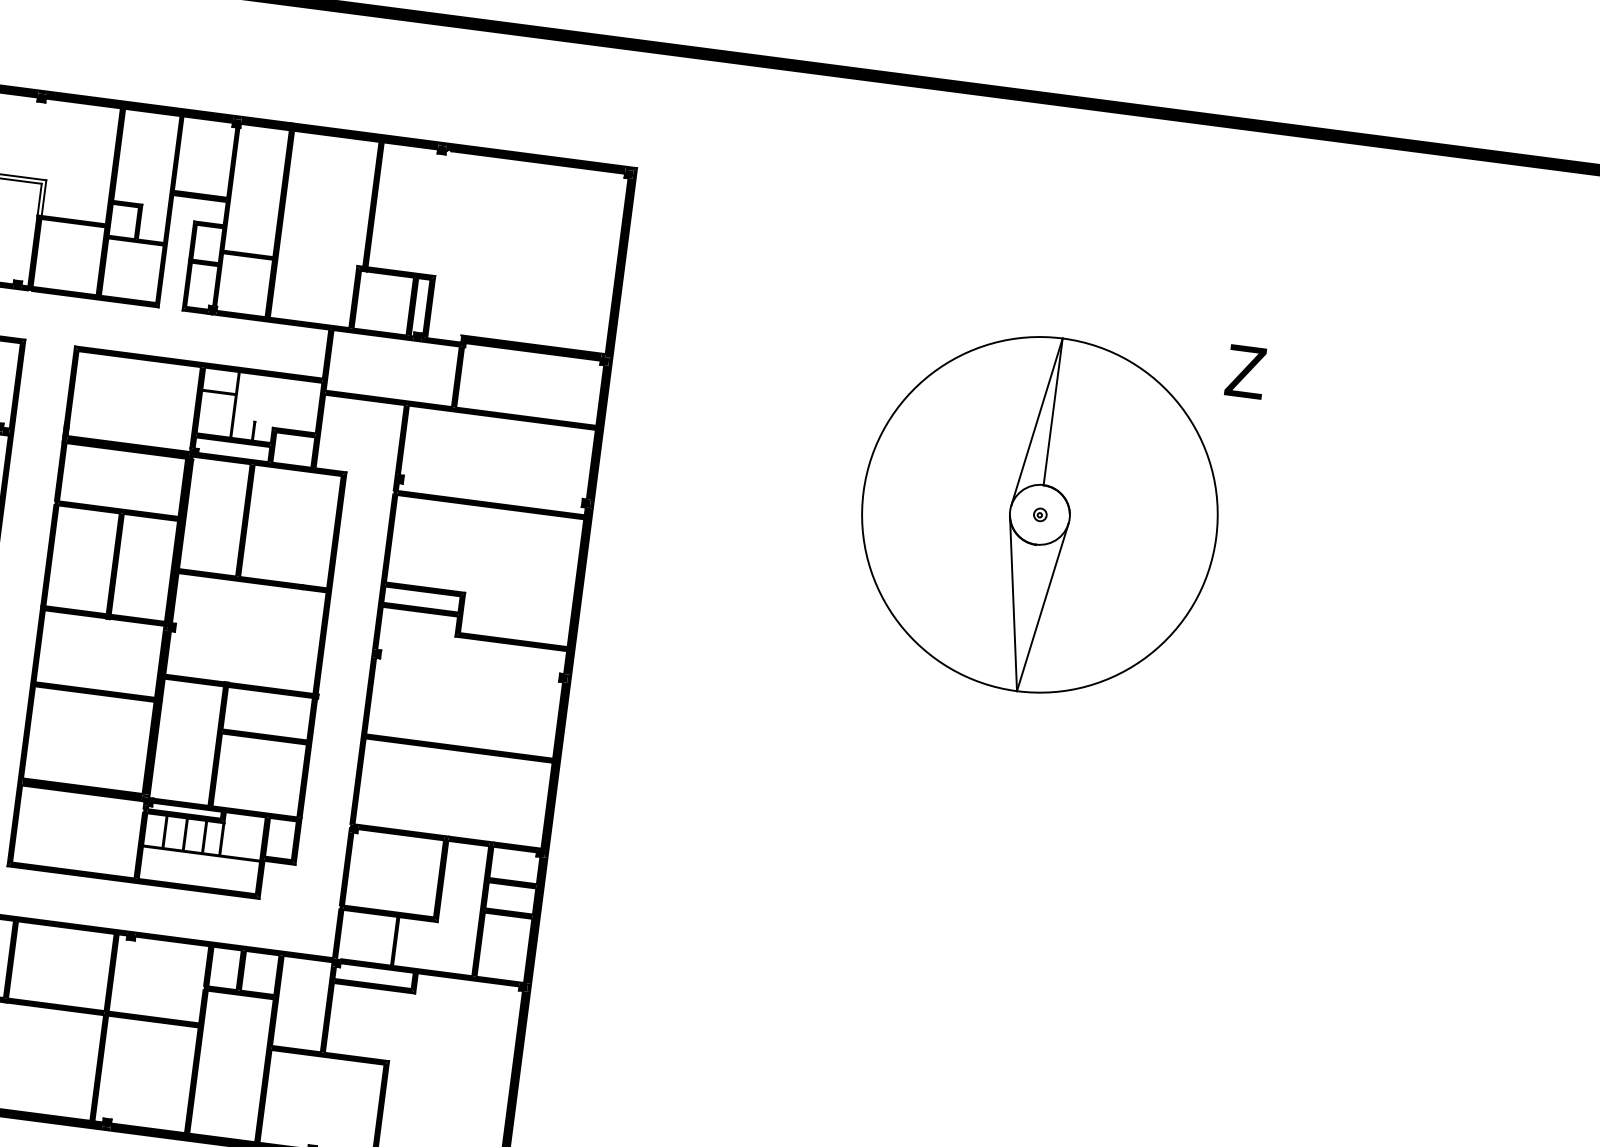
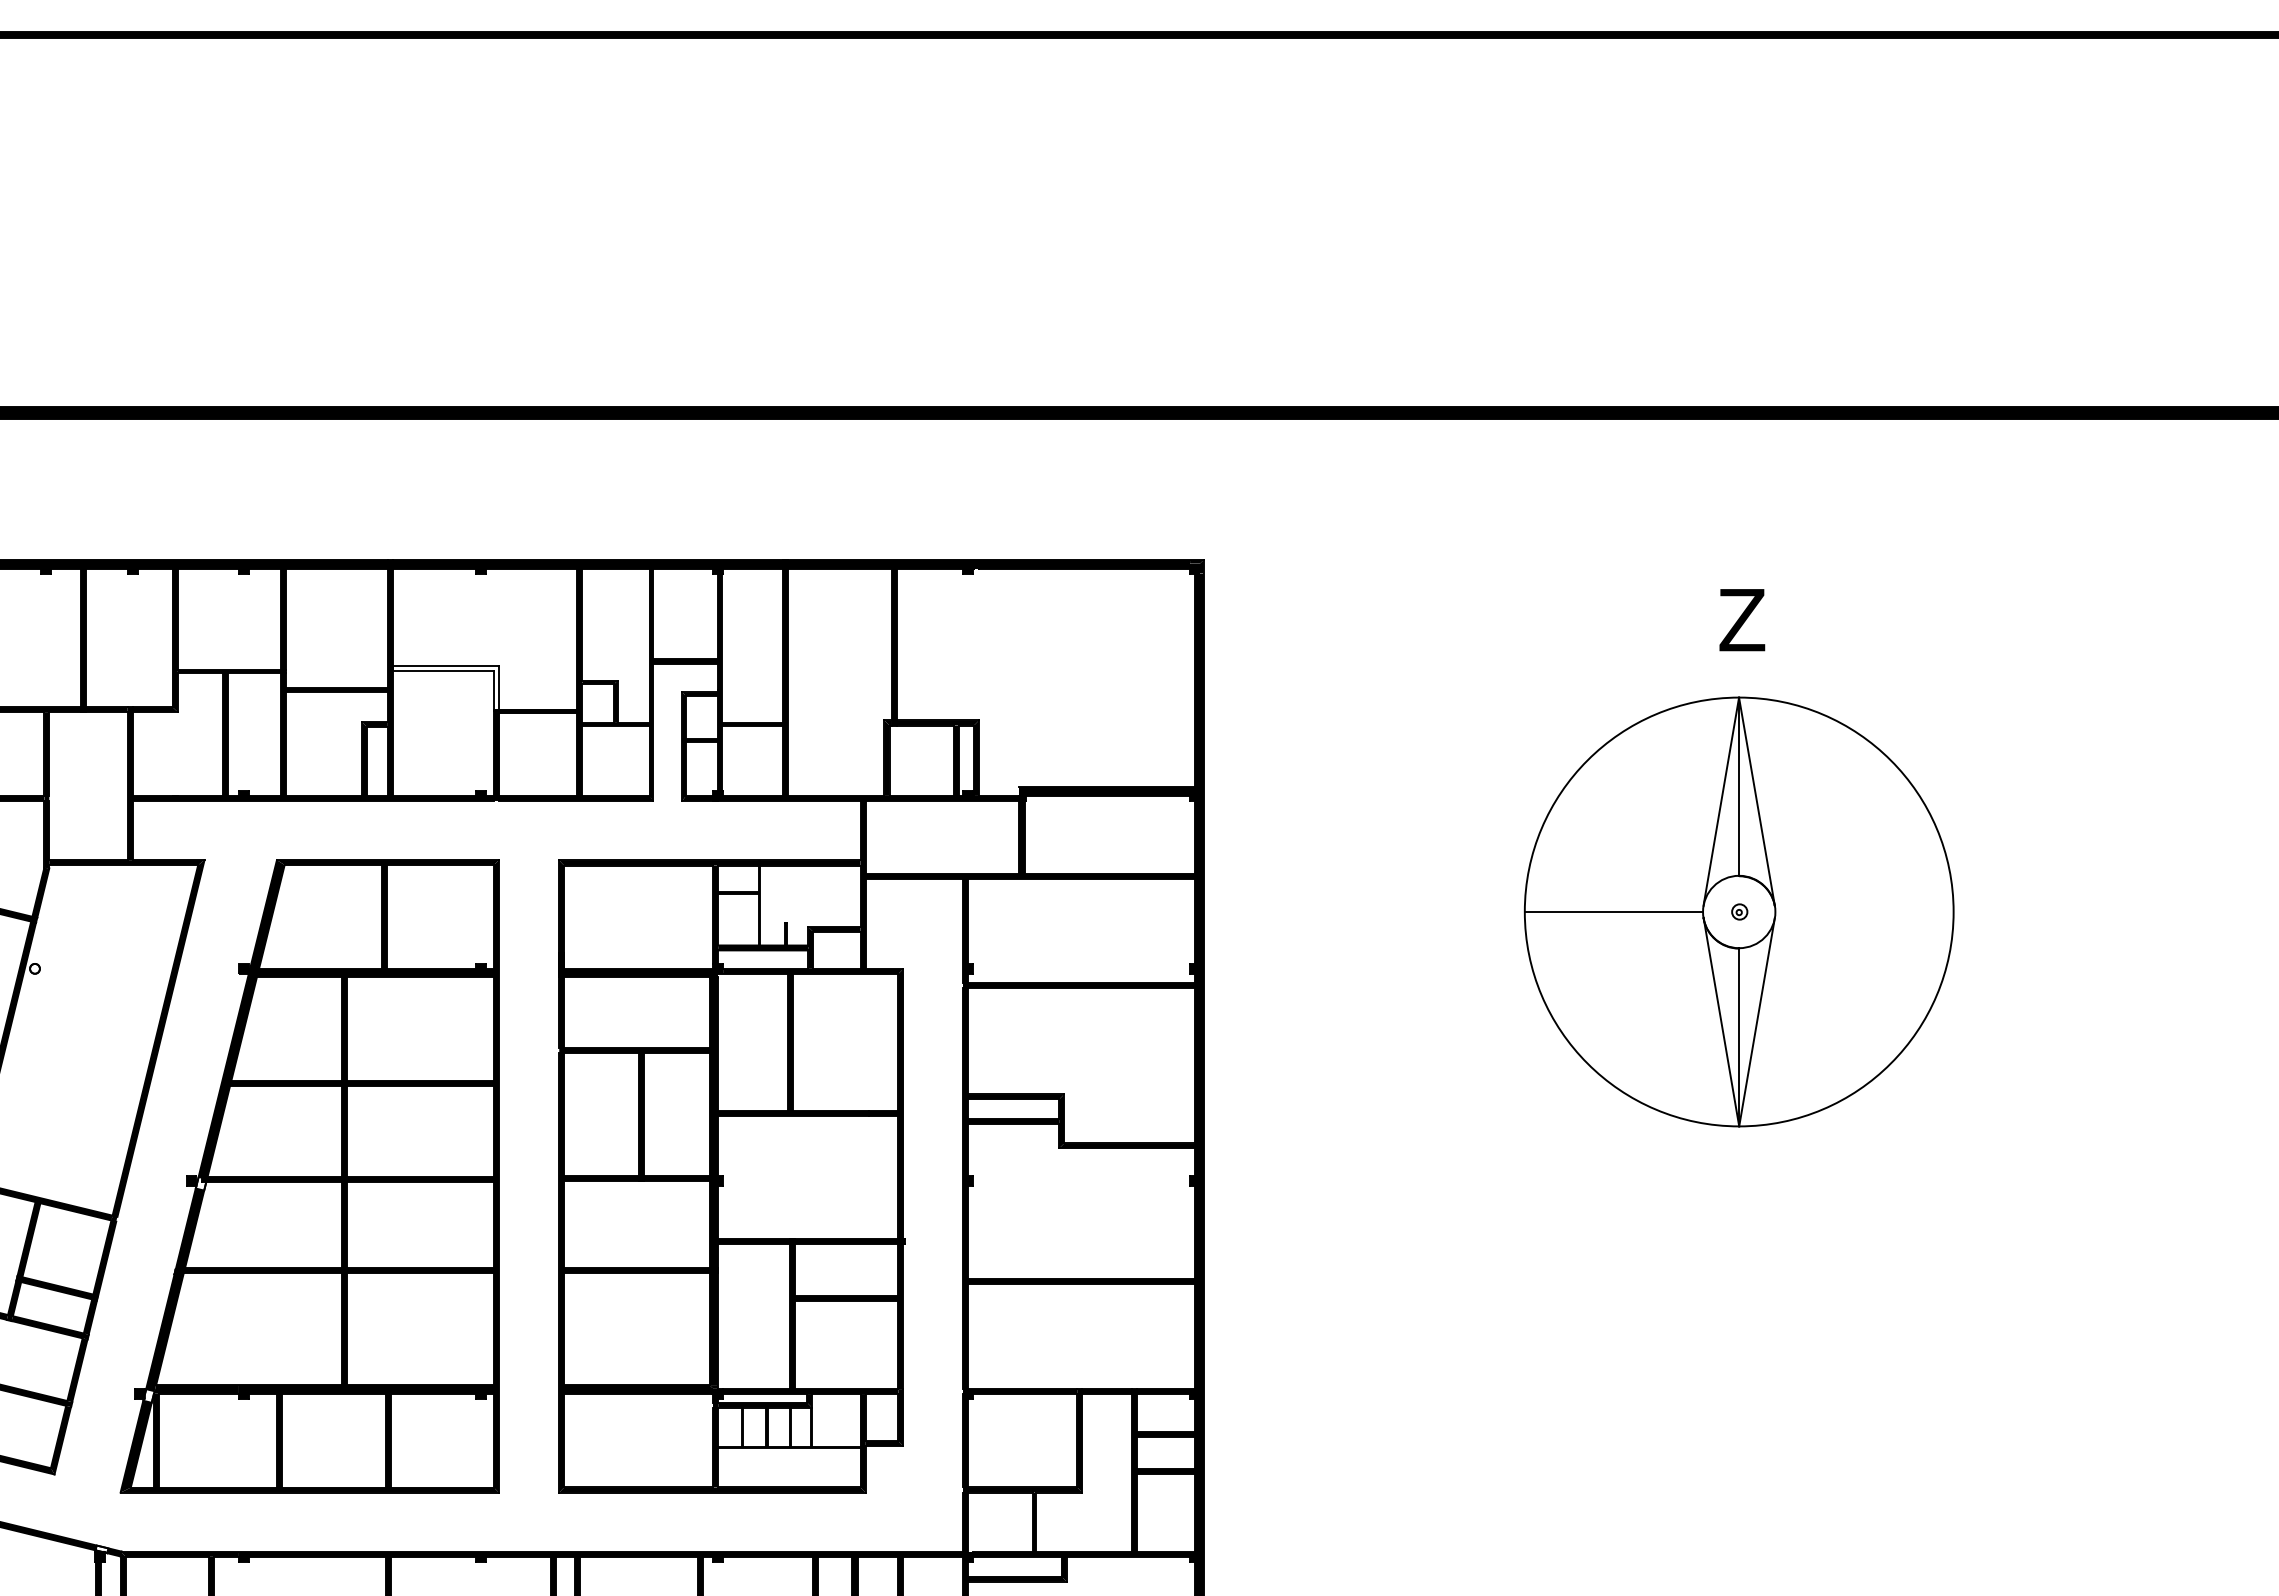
text: (1245, 372) -> (1742, 620), moved
line: (1065, 425) -> (1756, 801), added
line: (936, 501) -> (1613, 911), added
line: (1026, 618) -> (1739, 1037), added

